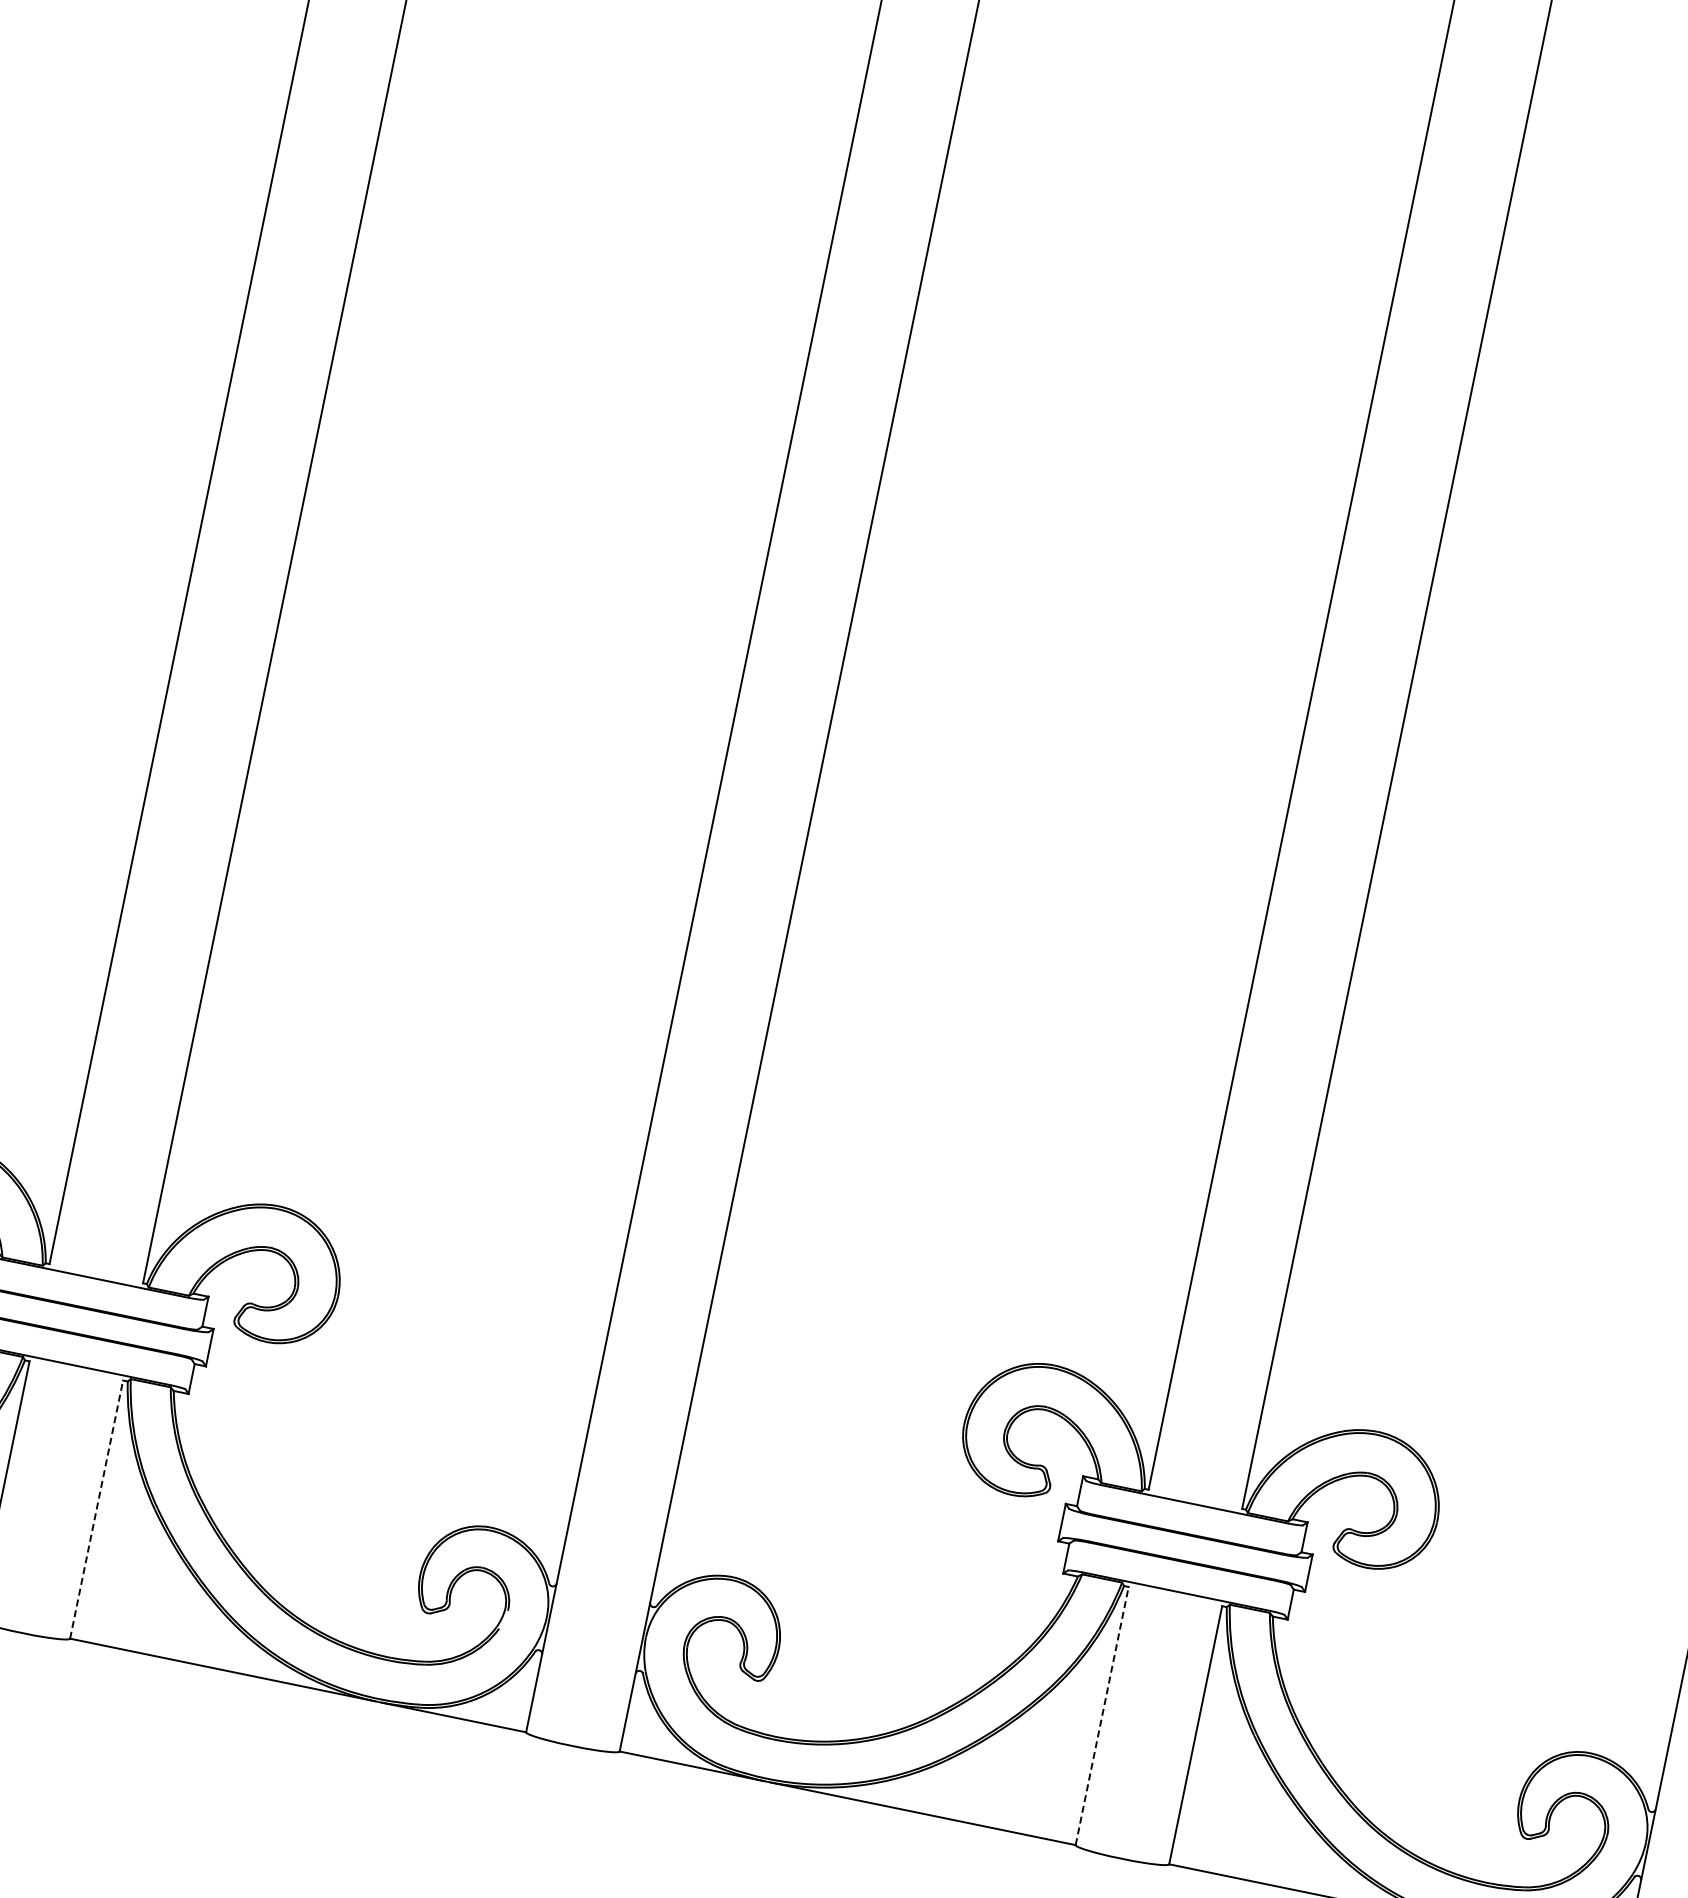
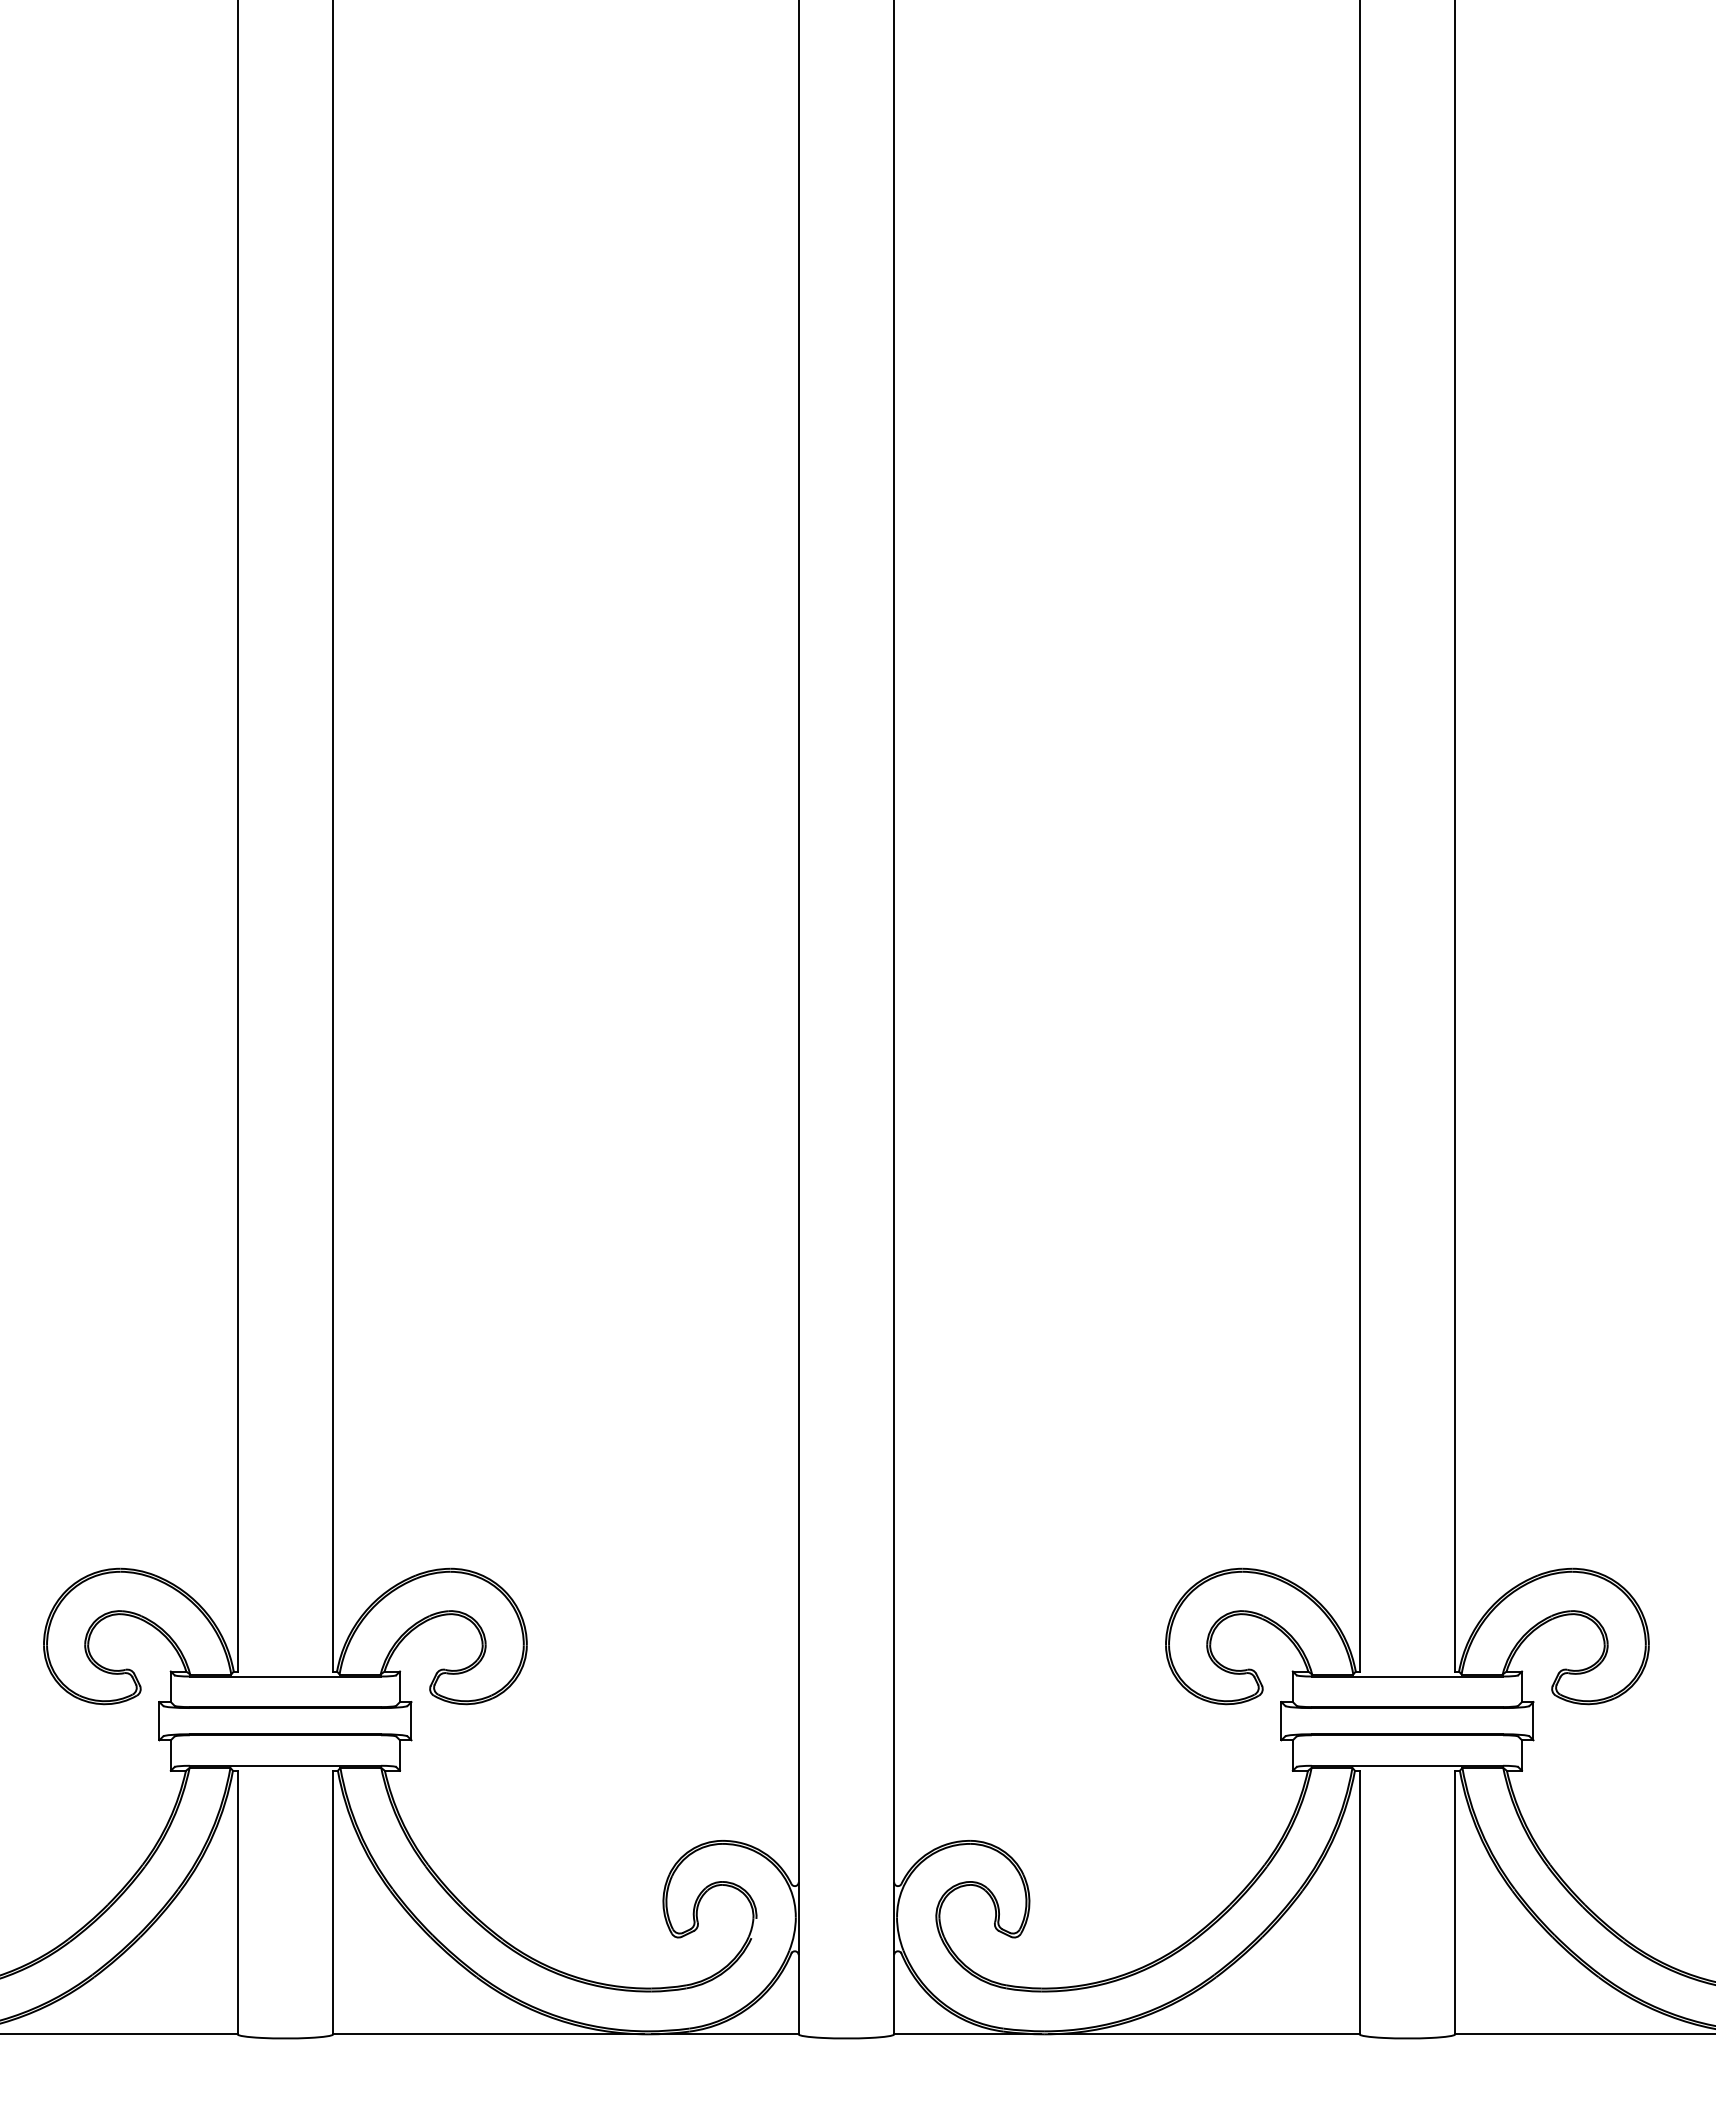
line: (96, 1509) -> (333, 1902), dashed -> solid
line: (1101, 1715) -> (1359, 1902), dashed -> solid

